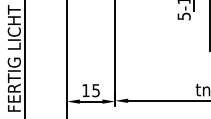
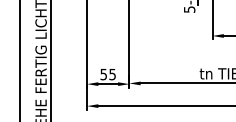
text: (85, 90) -> (103, 74), 15 -> 55

